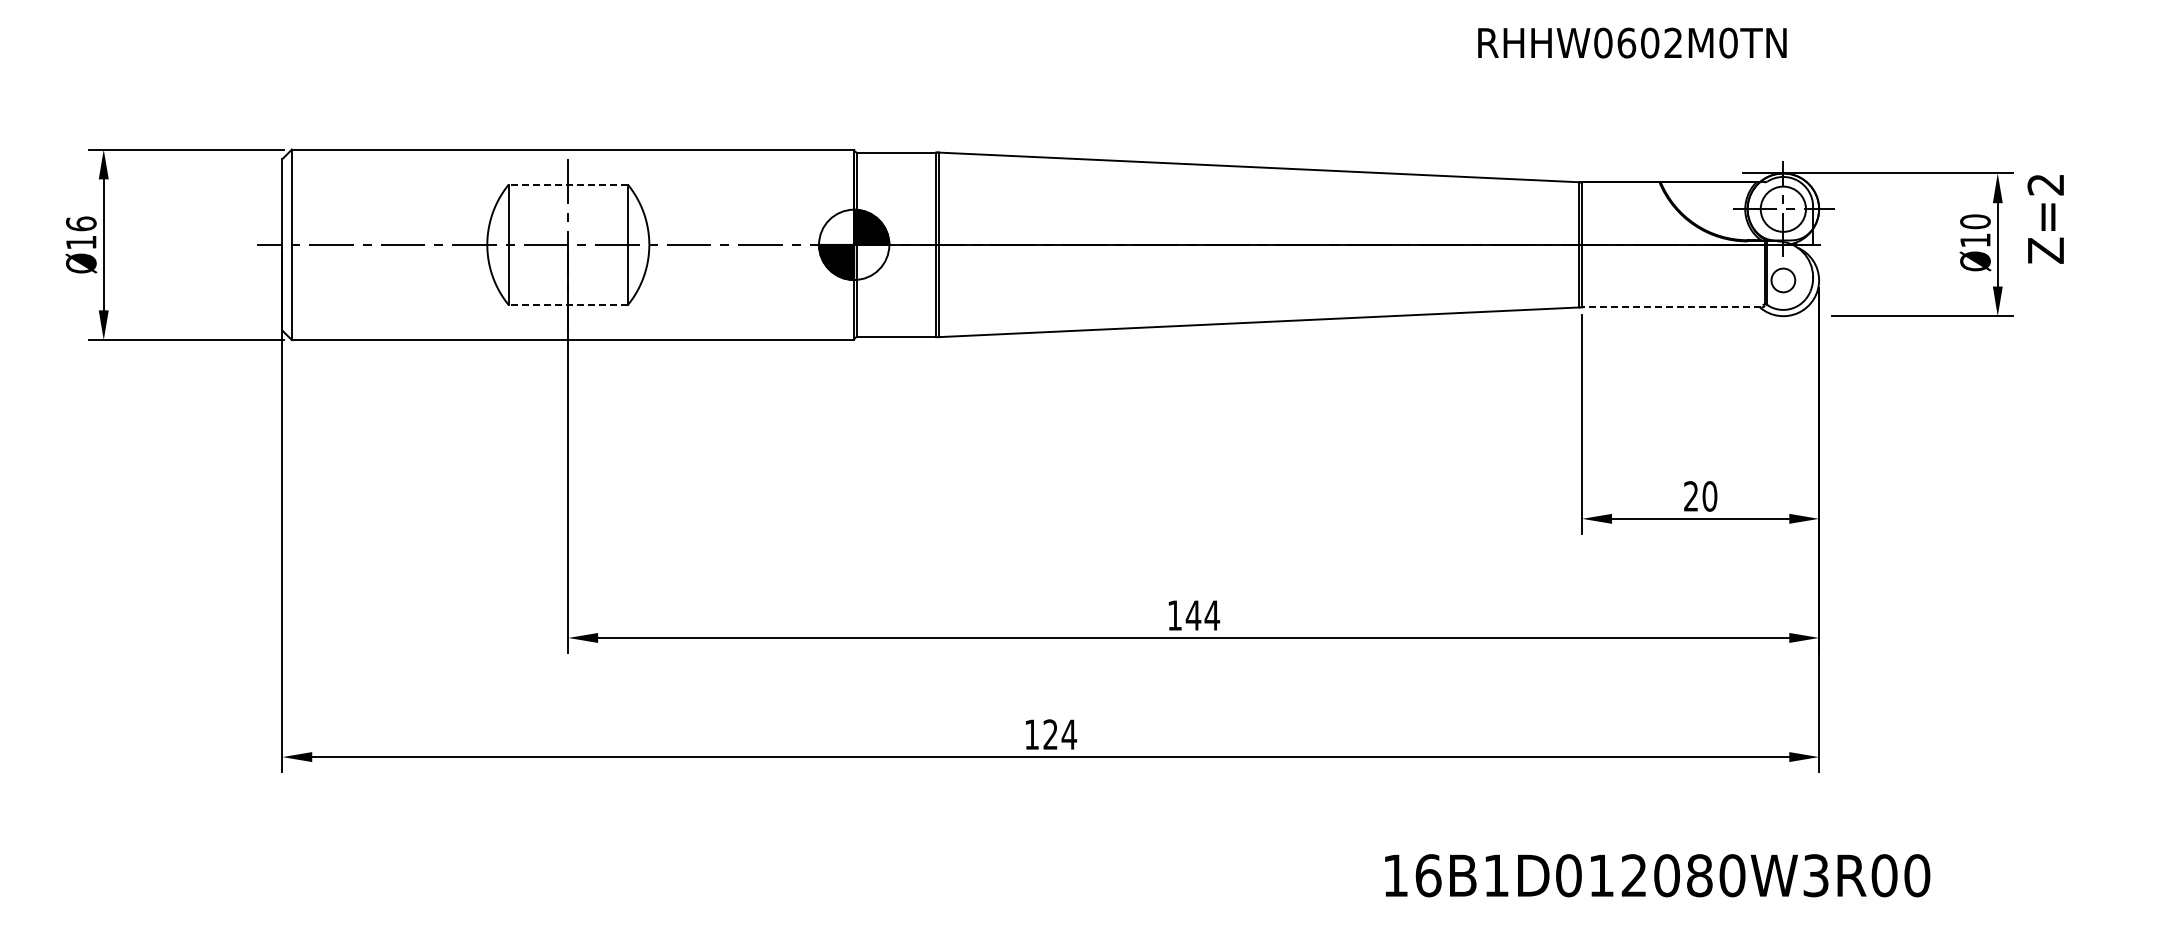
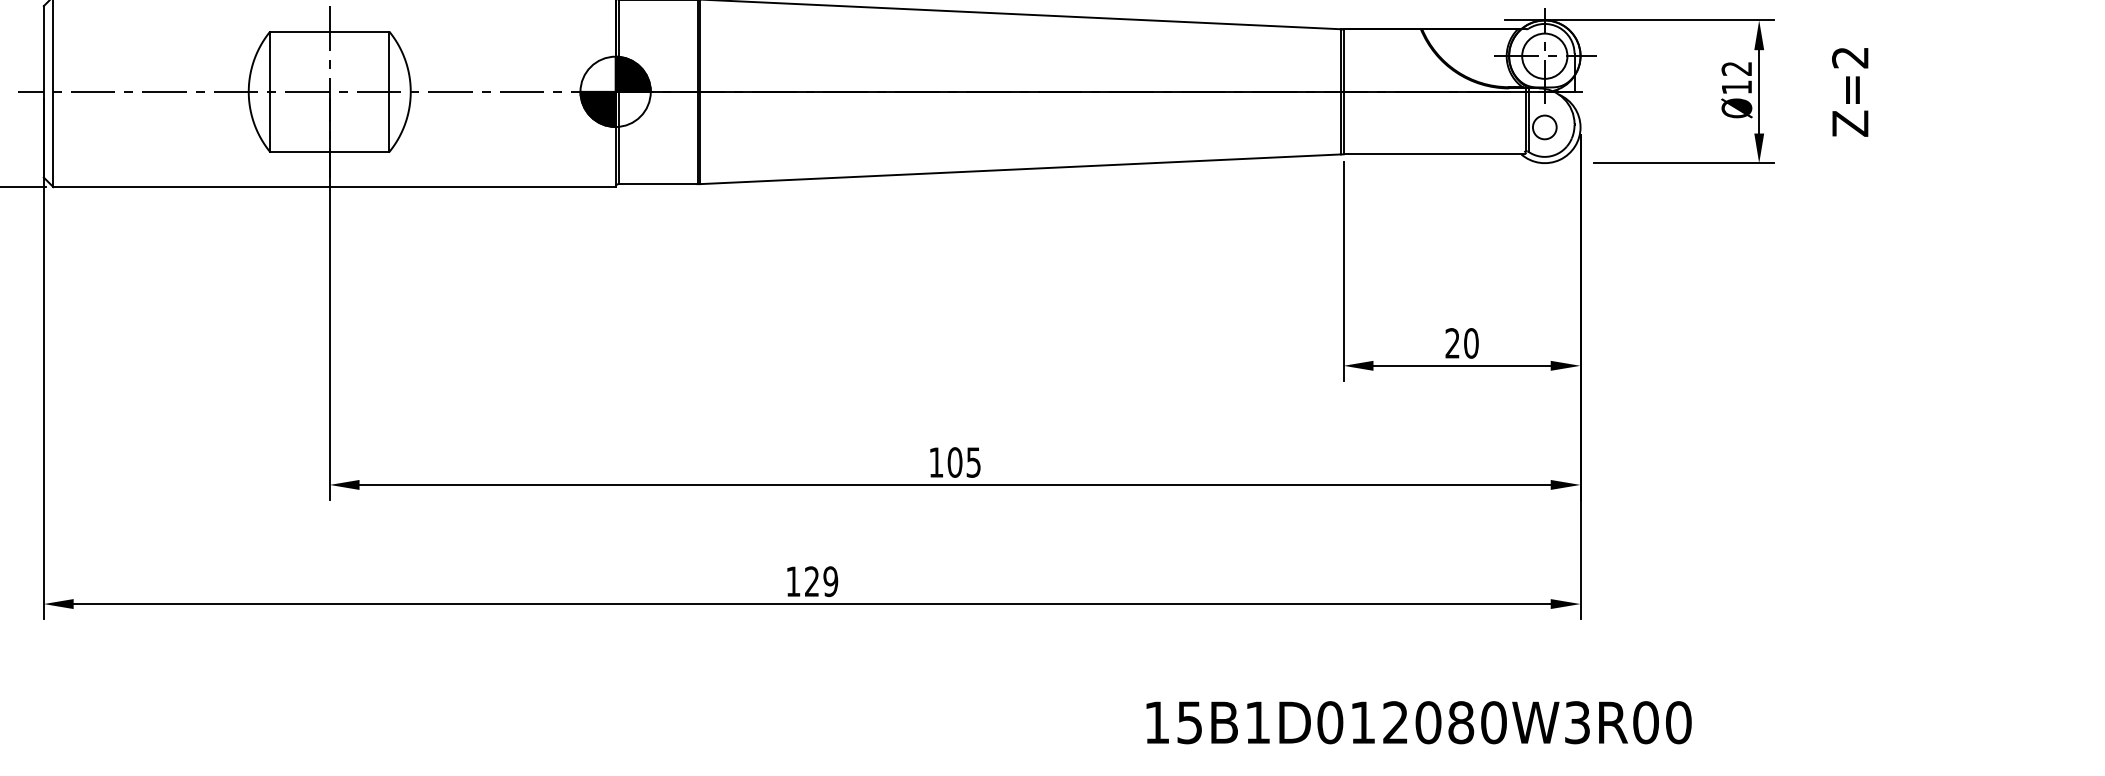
line: (568, 184) -> (329, 31), dashed -> solid
text: (2045, 219) -> (1849, 92), moved
text: (1975, 221) -> (1736, 68), Ø10 -> Ø12
line: (568, 305) -> (329, 152), dashed -> solid
line: (1671, 307) -> (1432, 154), dashed -> solid
text: (1202, 615) -> (963, 462), 144 -> 105
text: (1069, 734) -> (830, 581), 124 -> 129
text: (1428, 875) -> (1189, 722), 16B1D012080W3R00 -> 15B1D012080W3R00

